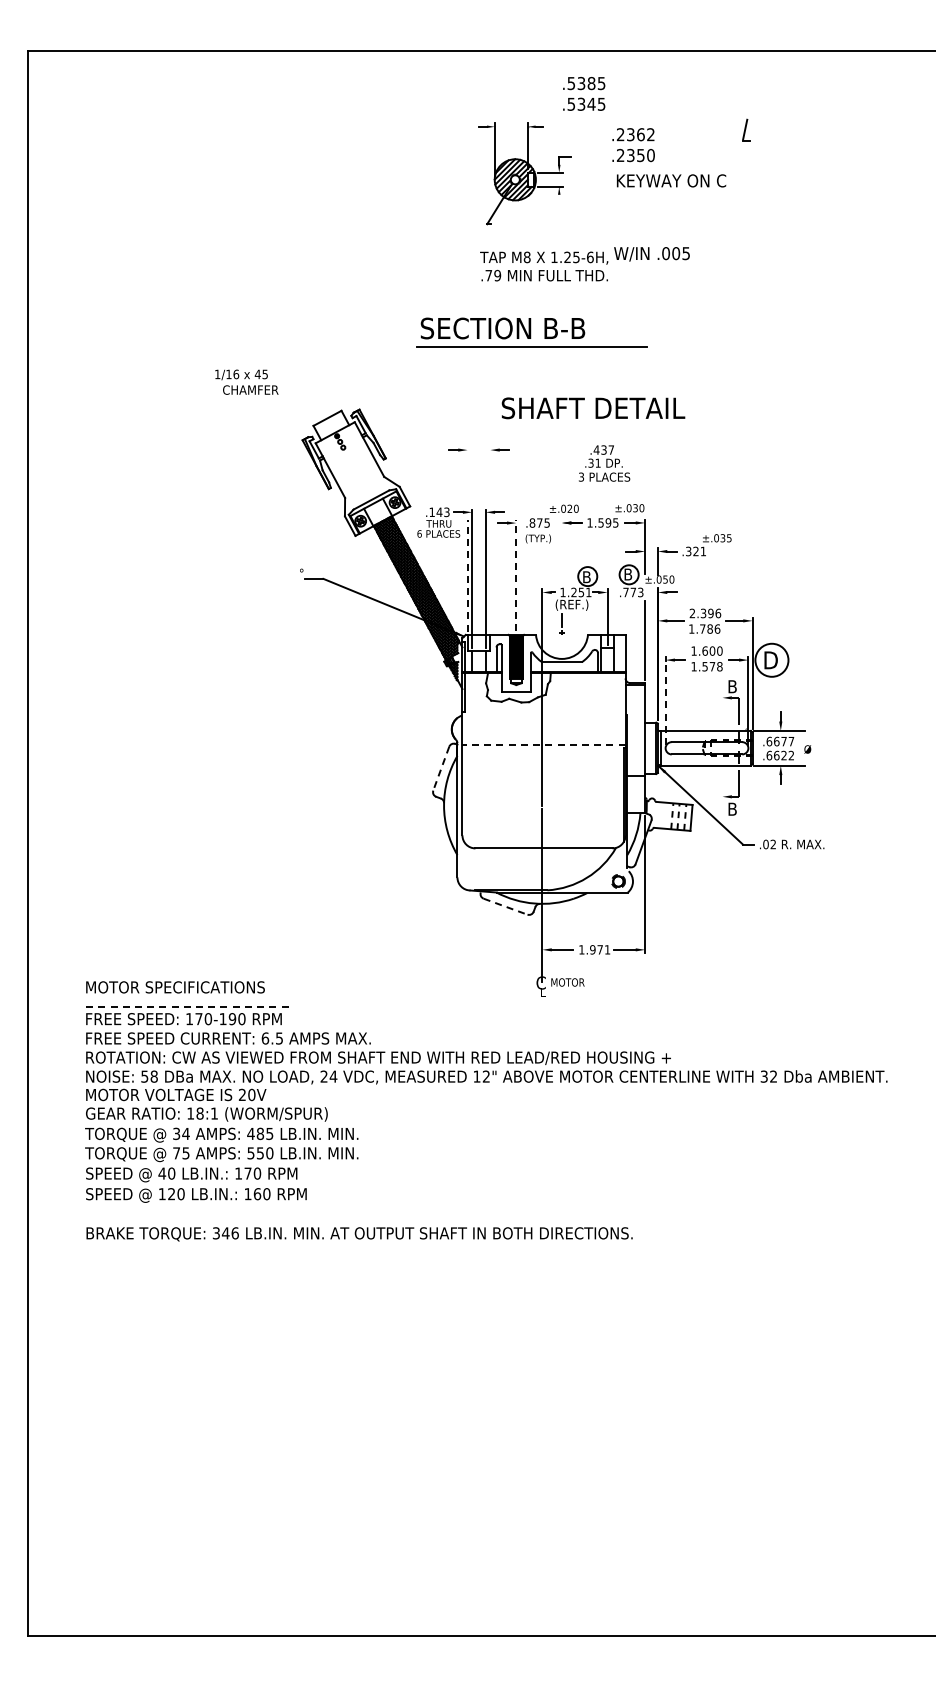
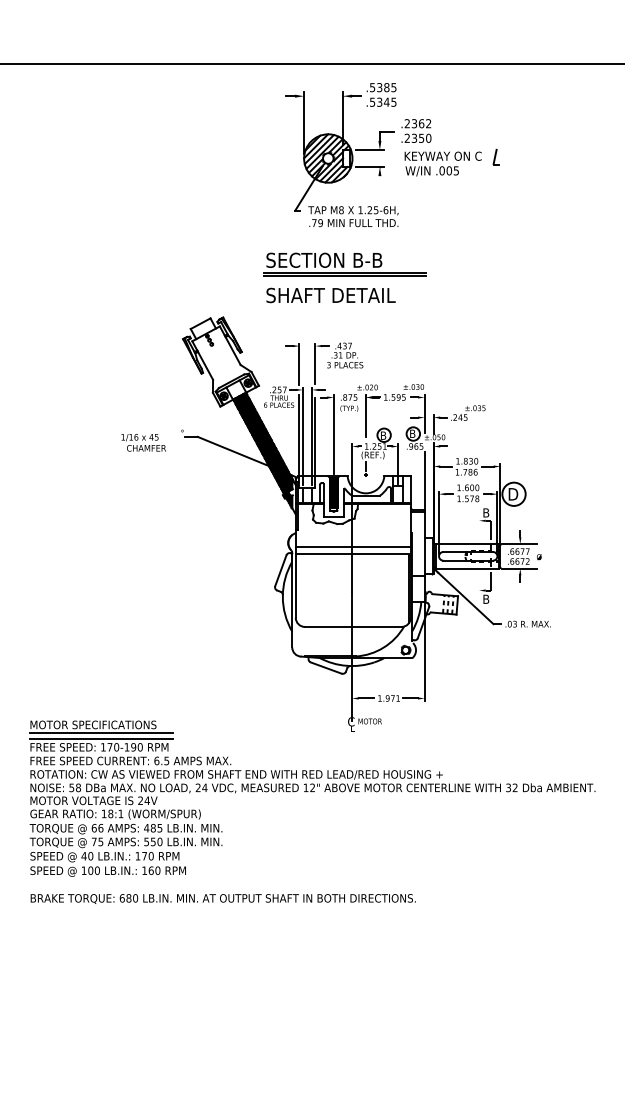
part: (746, 129) -> (496, 156), moved
part: (525, 173) -> (340, 151), size x1.67
text: (651, 254) -> (431, 171), moved
line: (531, 351) -> (344, 276), added
text: (246, 381) -> (143, 442), moved
text: (593, 408) -> (331, 295), moved
text: (604, 463) -> (345, 355), moved
line: (467, 475) -> (299, 364), added
line: (490, 475) -> (315, 364), added
text: (439, 512) -> (279, 390), .143 -> .257
line: (562, 549) -> (366, 416), added
text: (696, 551) -> (460, 417), .321 -> .245
line: (467, 575) -> (299, 434), dashed -> solid
line: (516, 575) -> (333, 434), dashed -> solid
line: (490, 577) -> (315, 435), added
text: (633, 592) -> (416, 446), .773 -> .965
text: (705, 613) -> (467, 461), 2.396 -> 1.830
line: (665, 704) -> (438, 525), dashed -> solid
line: (543, 734) -> (352, 546), added
line: (544, 745) -> (353, 554), dashed -> solid
text: (783, 755) -> (522, 561), .6622 -> .6672
line: (441, 769) -> (281, 571), dashed -> solid
text: (773, 844) -> (515, 624), .02 -> .03
line: (506, 906) -> (326, 667), dashed -> solid
line: (187, 999) -> (101, 733), added
line: (187, 1006) -> (101, 738), dashed -> solid
text: (251, 1094) -> (147, 800), 20V -> 24V
text: (181, 1133) -> (97, 827), 34 -> 66
text: (171, 1194) -> (90, 870), 120 -> 100
text: (225, 1233) -> (128, 898), 346 -> 680

